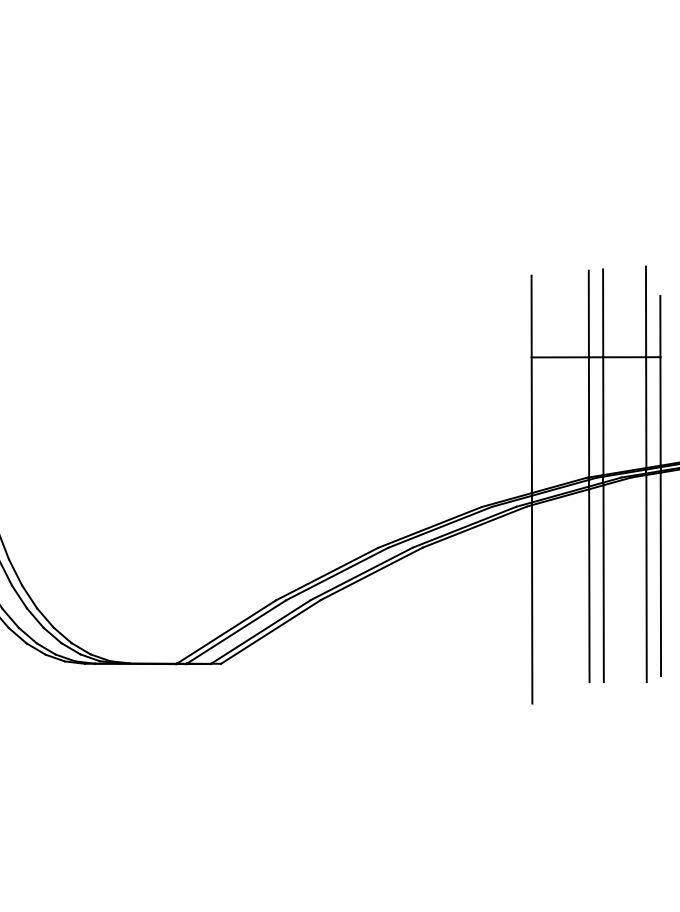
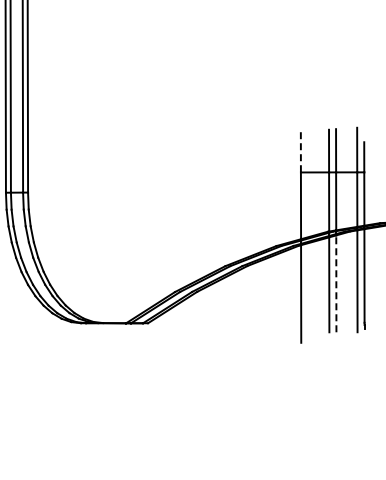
line: (530, 316) -> (300, 152), solid -> dashed
line: (603, 583) -> (336, 283), solid -> dashed

